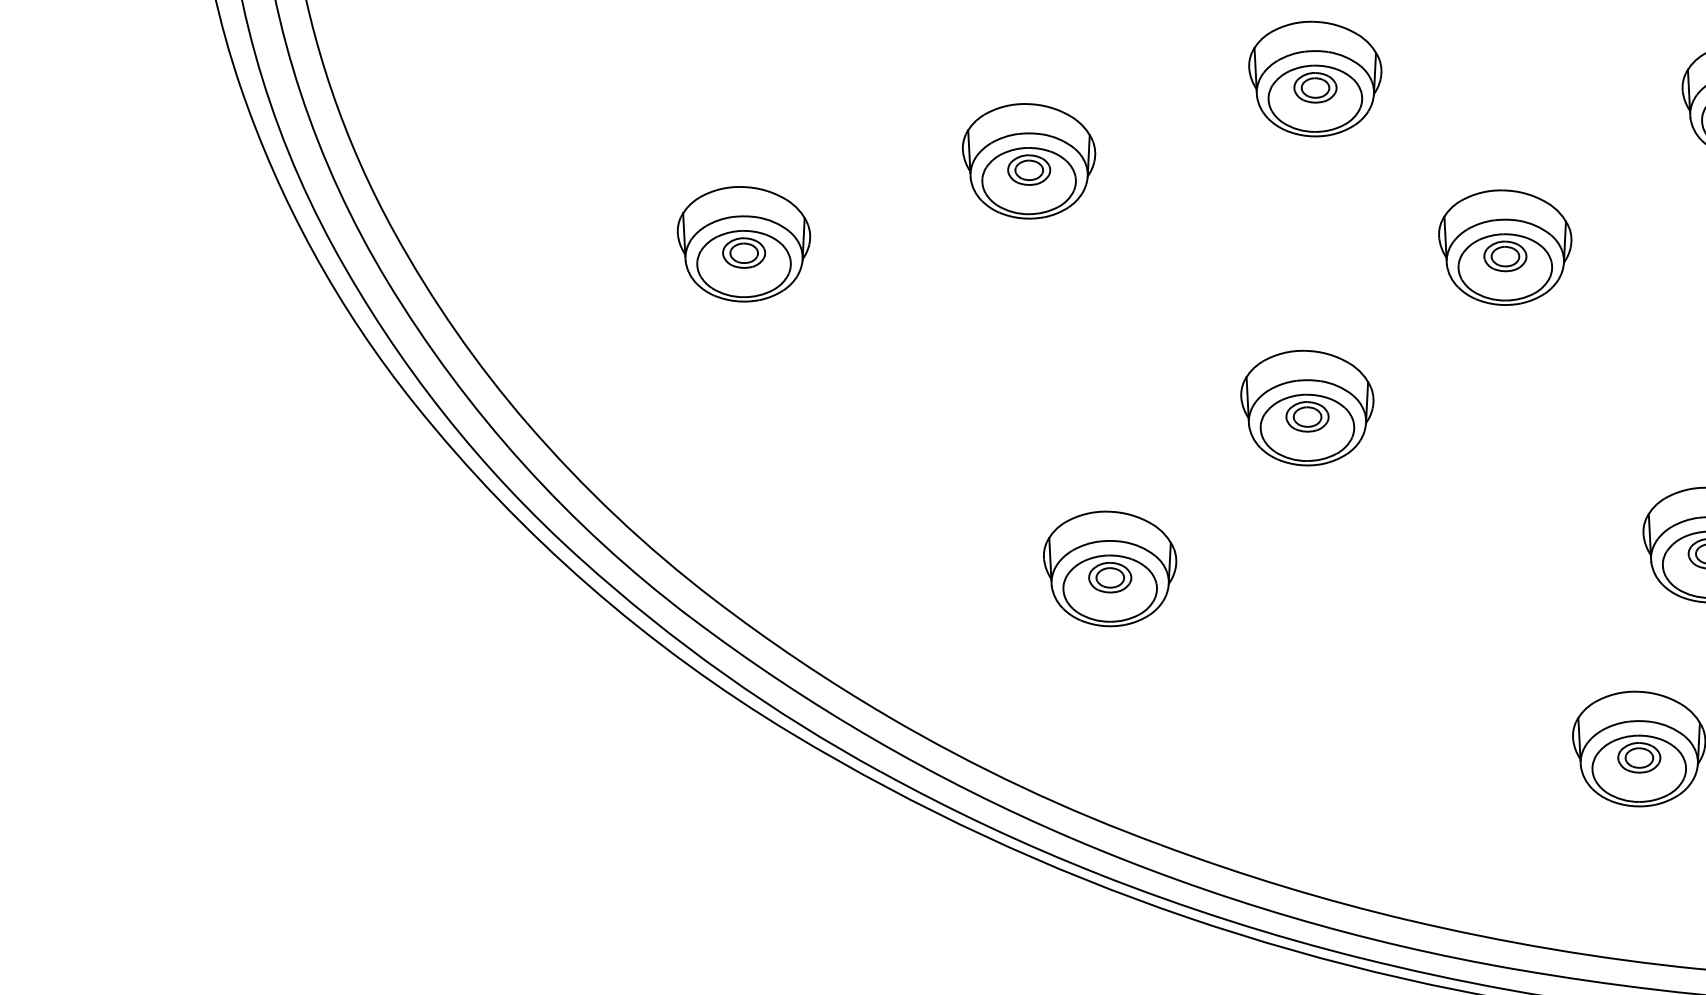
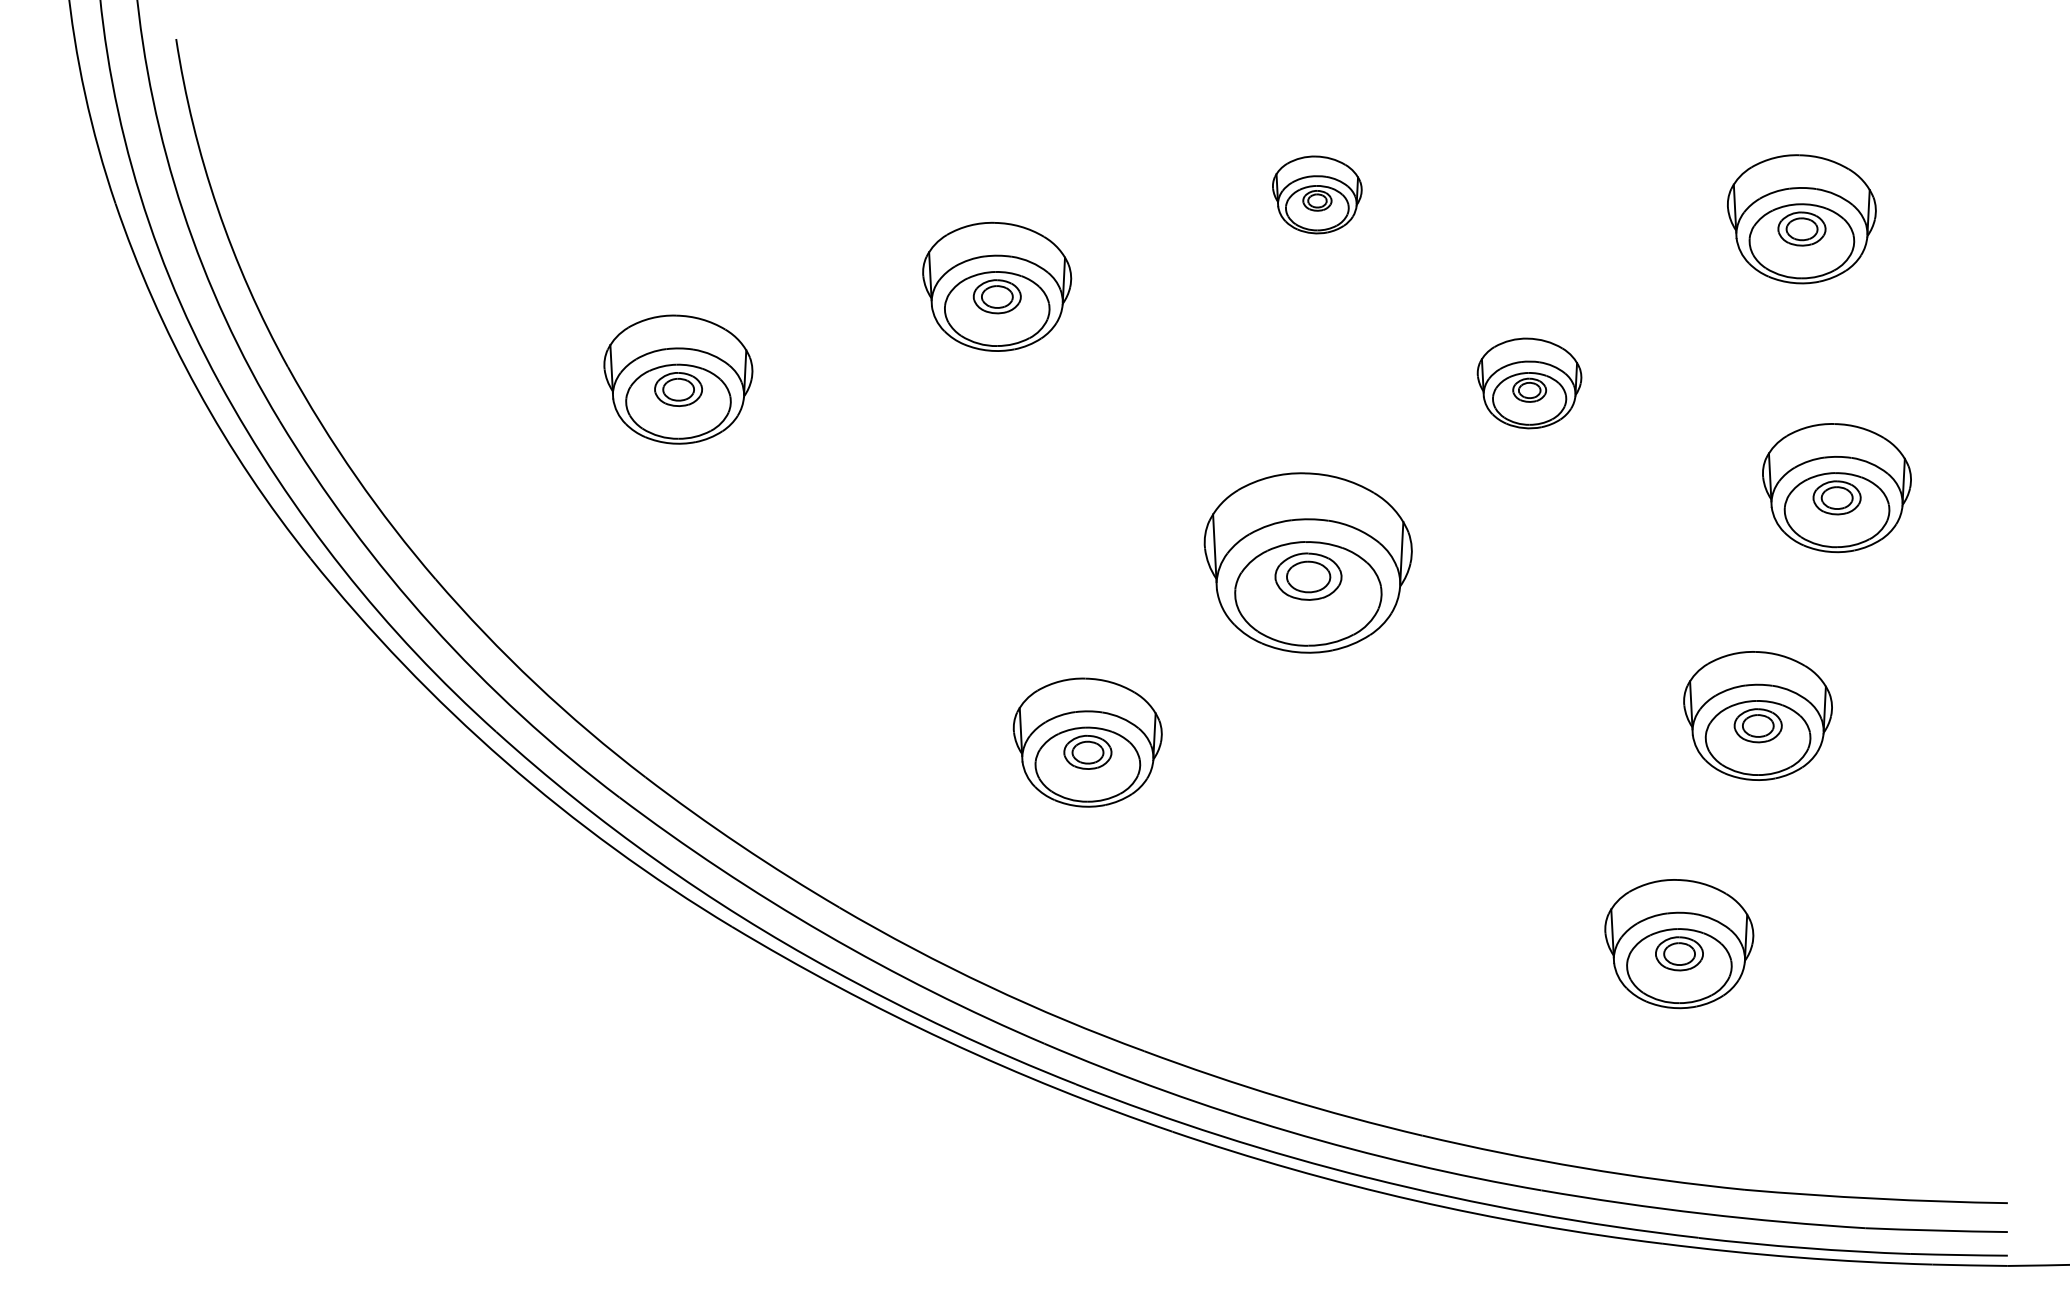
part: (1315, 78) -> (1317, 194), size x0.6
part: (1505, 247) -> (1529, 383), size x0.7
part: (1307, 407) -> (1308, 562), size x1.4

